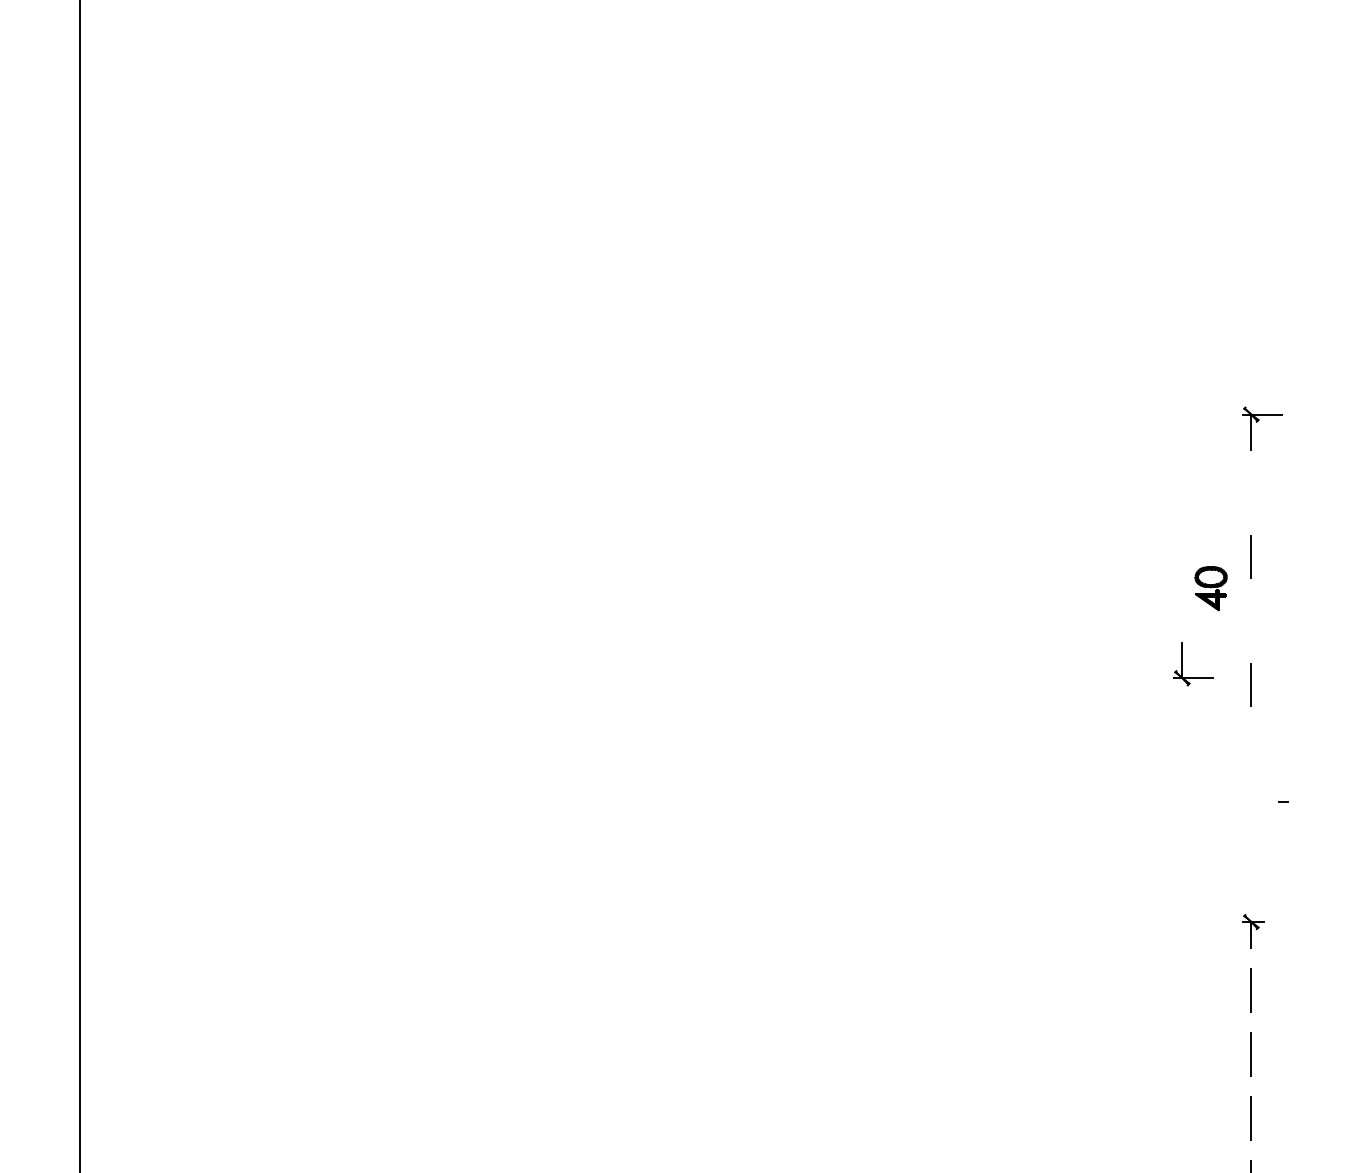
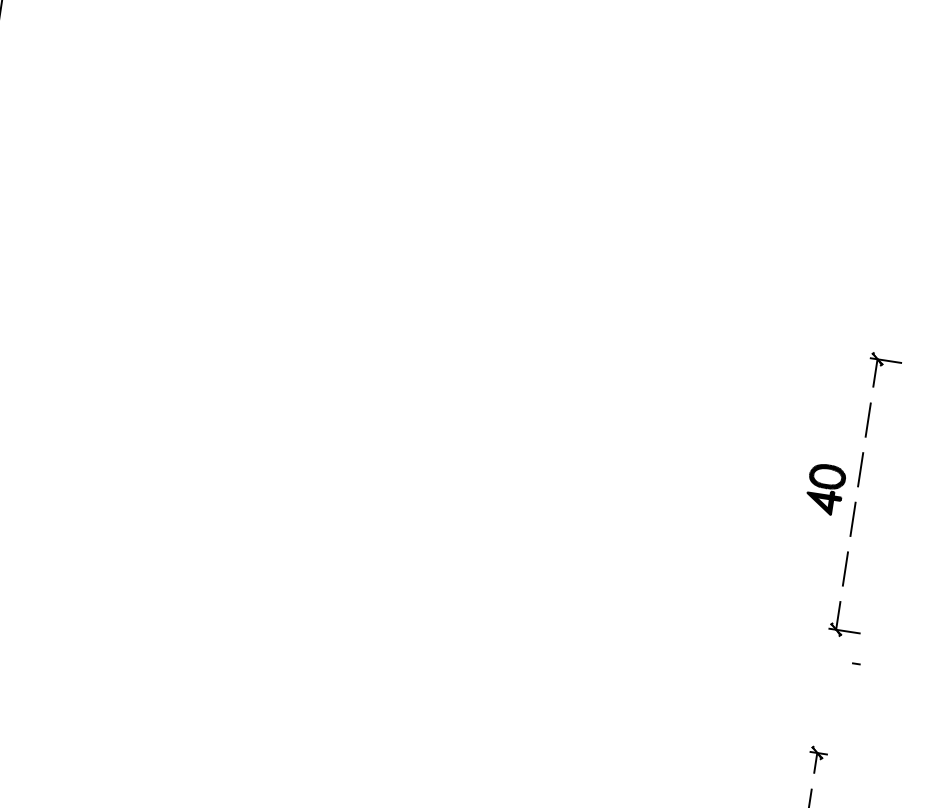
line: (1251, 492) -> (868, 419), added
part: (1210, 588) -> (825, 489), size x1.43
line: (1251, 620) -> (853, 519), added
part: (1182, 664) -> (837, 619), moved

